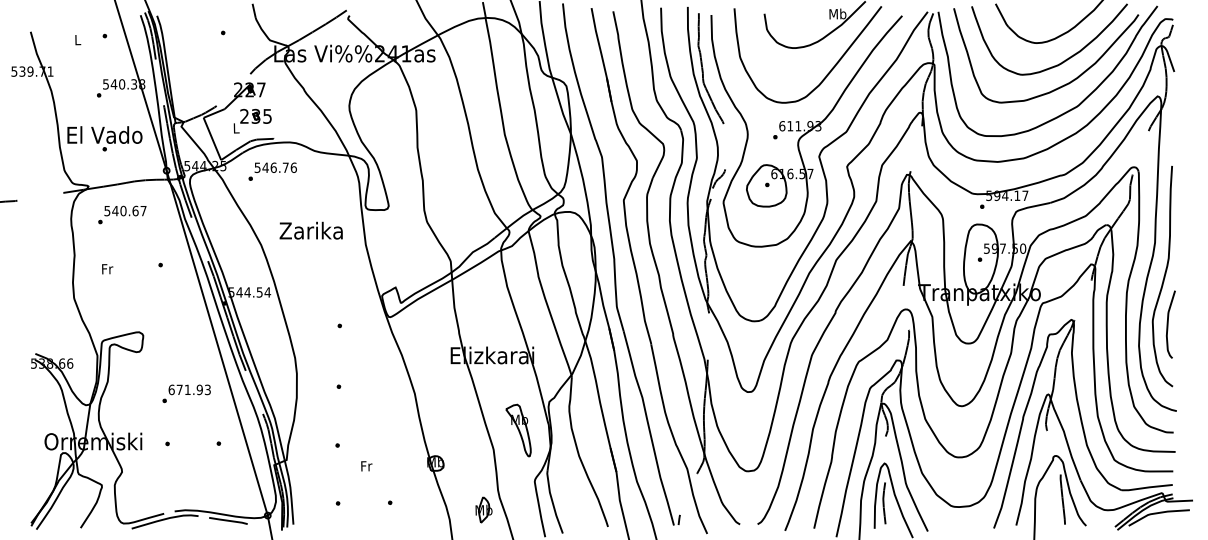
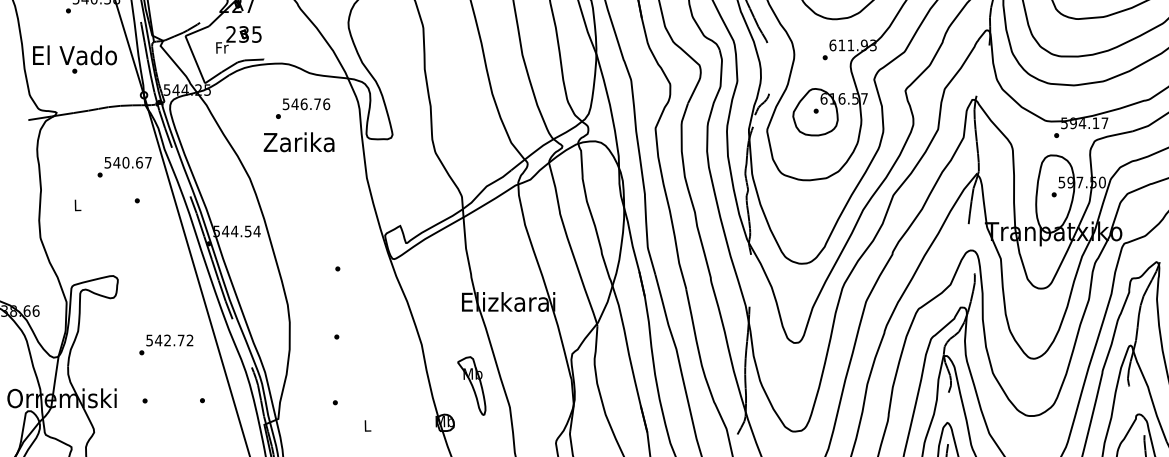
text: (236, 128) -> (222, 47), L -> Fr
text: (272, 171) -> (302, 108), moved
text: (122, 214) -> (124, 166), moved
text: (310, 230) -> (298, 141), moved
text: (107, 269) -> (77, 205), Fr -> L
text: (189, 389) -> (169, 340), 671.93 -> 542.72
part: (518, 430) -> (471, 385), moved
text: (366, 466) -> (367, 426), Fr -> L

